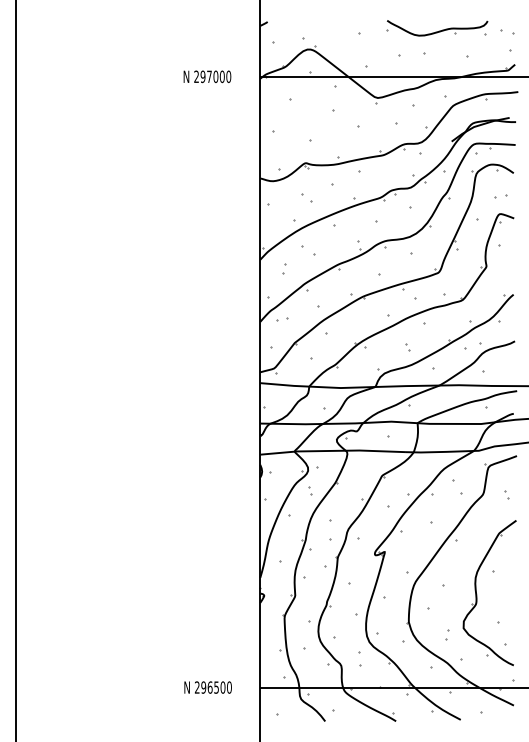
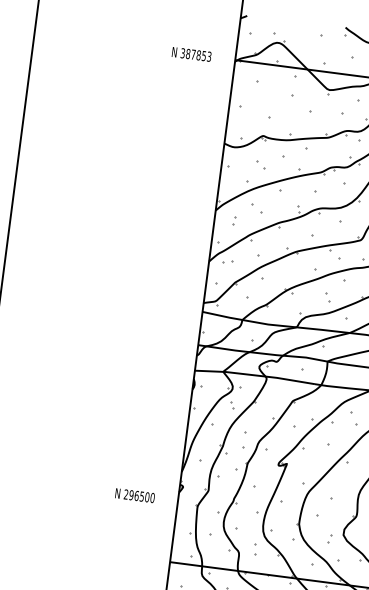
text: (212, 76) -> (196, 54), 297000 -> 387853
part: (407, 347) -> (327, 298), size x1.6
text: (207, 687) -> (134, 495), moved

